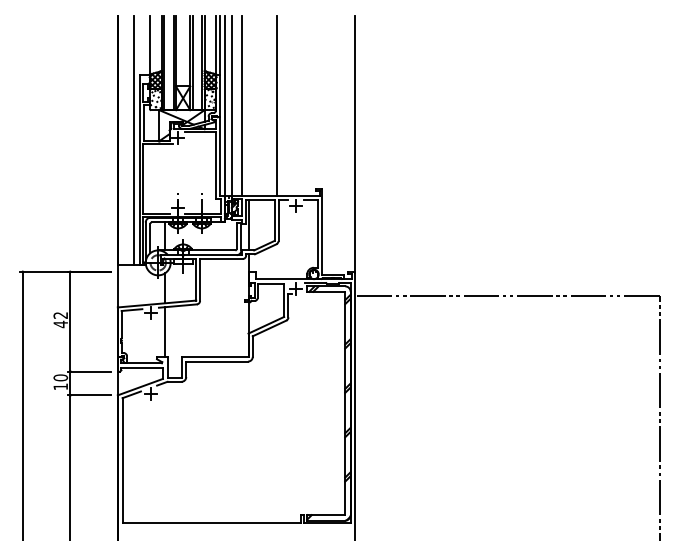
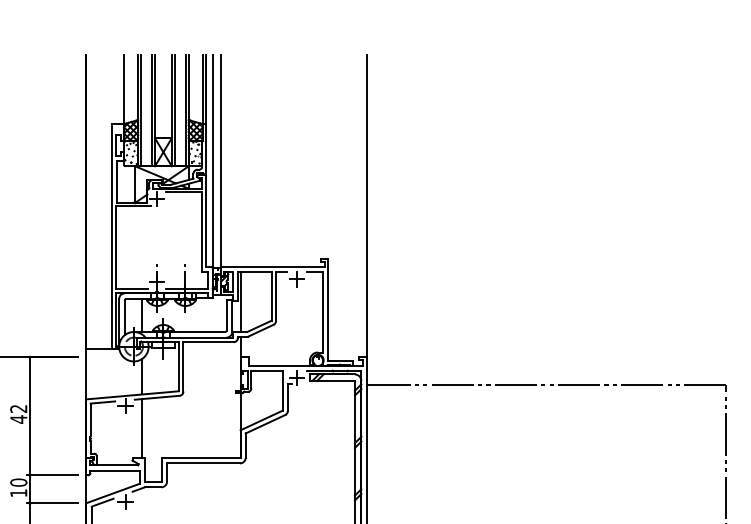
line: (242, 105) -> (233, 160), removed
line: (277, 105) -> (274, 160), removed
line: (134, 140) -> (105, 202), removed

